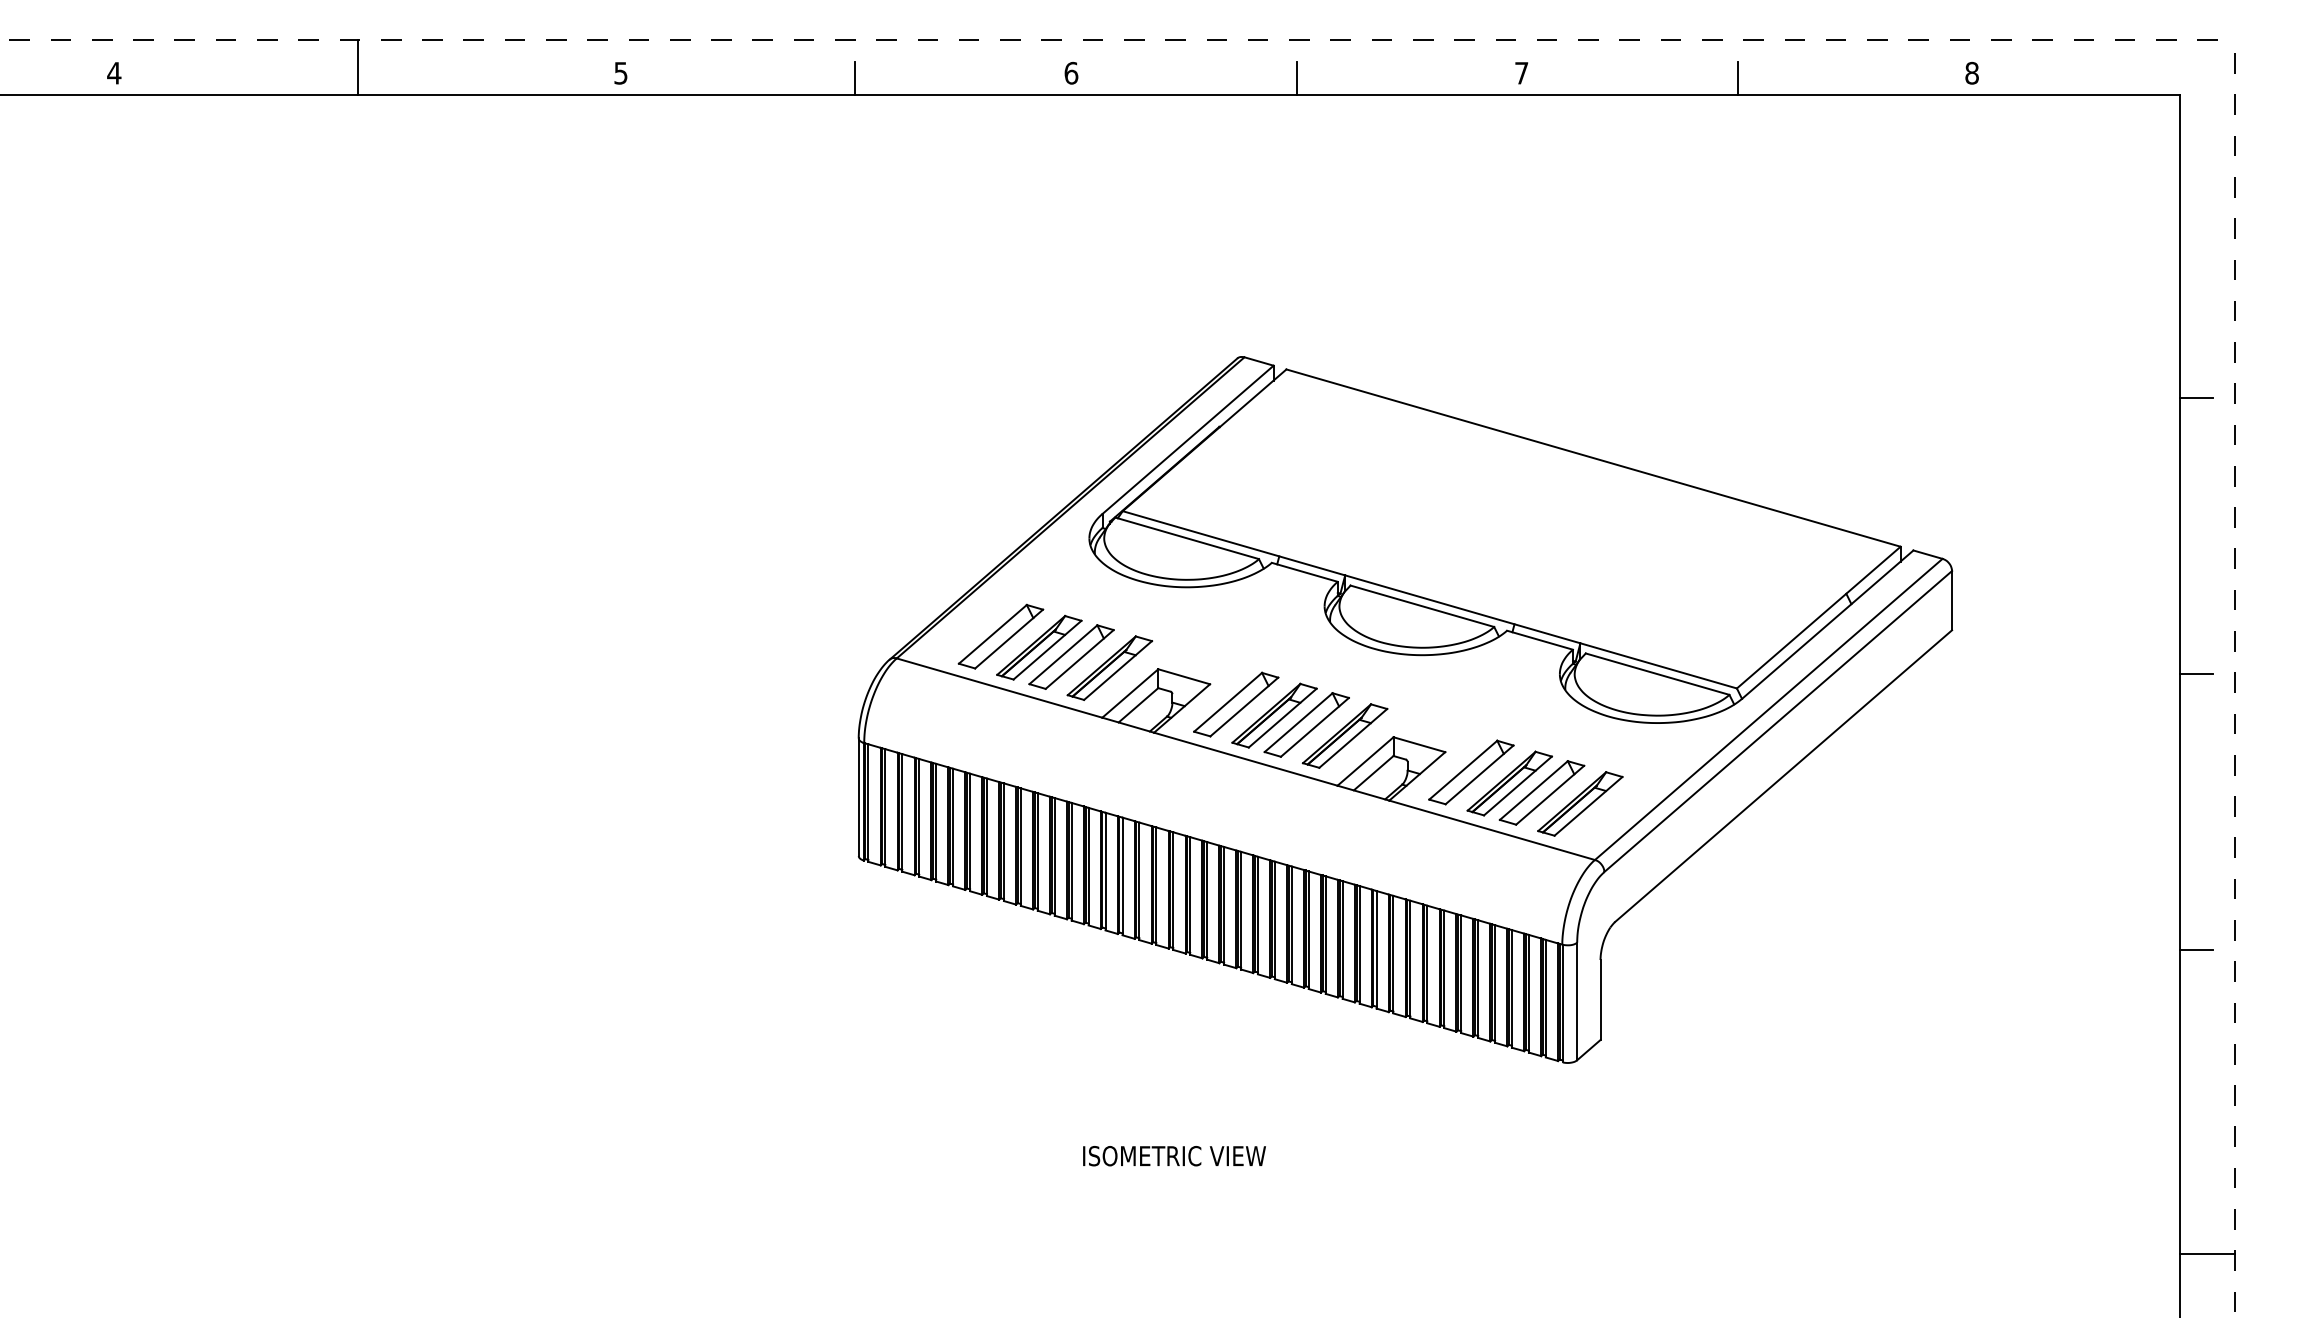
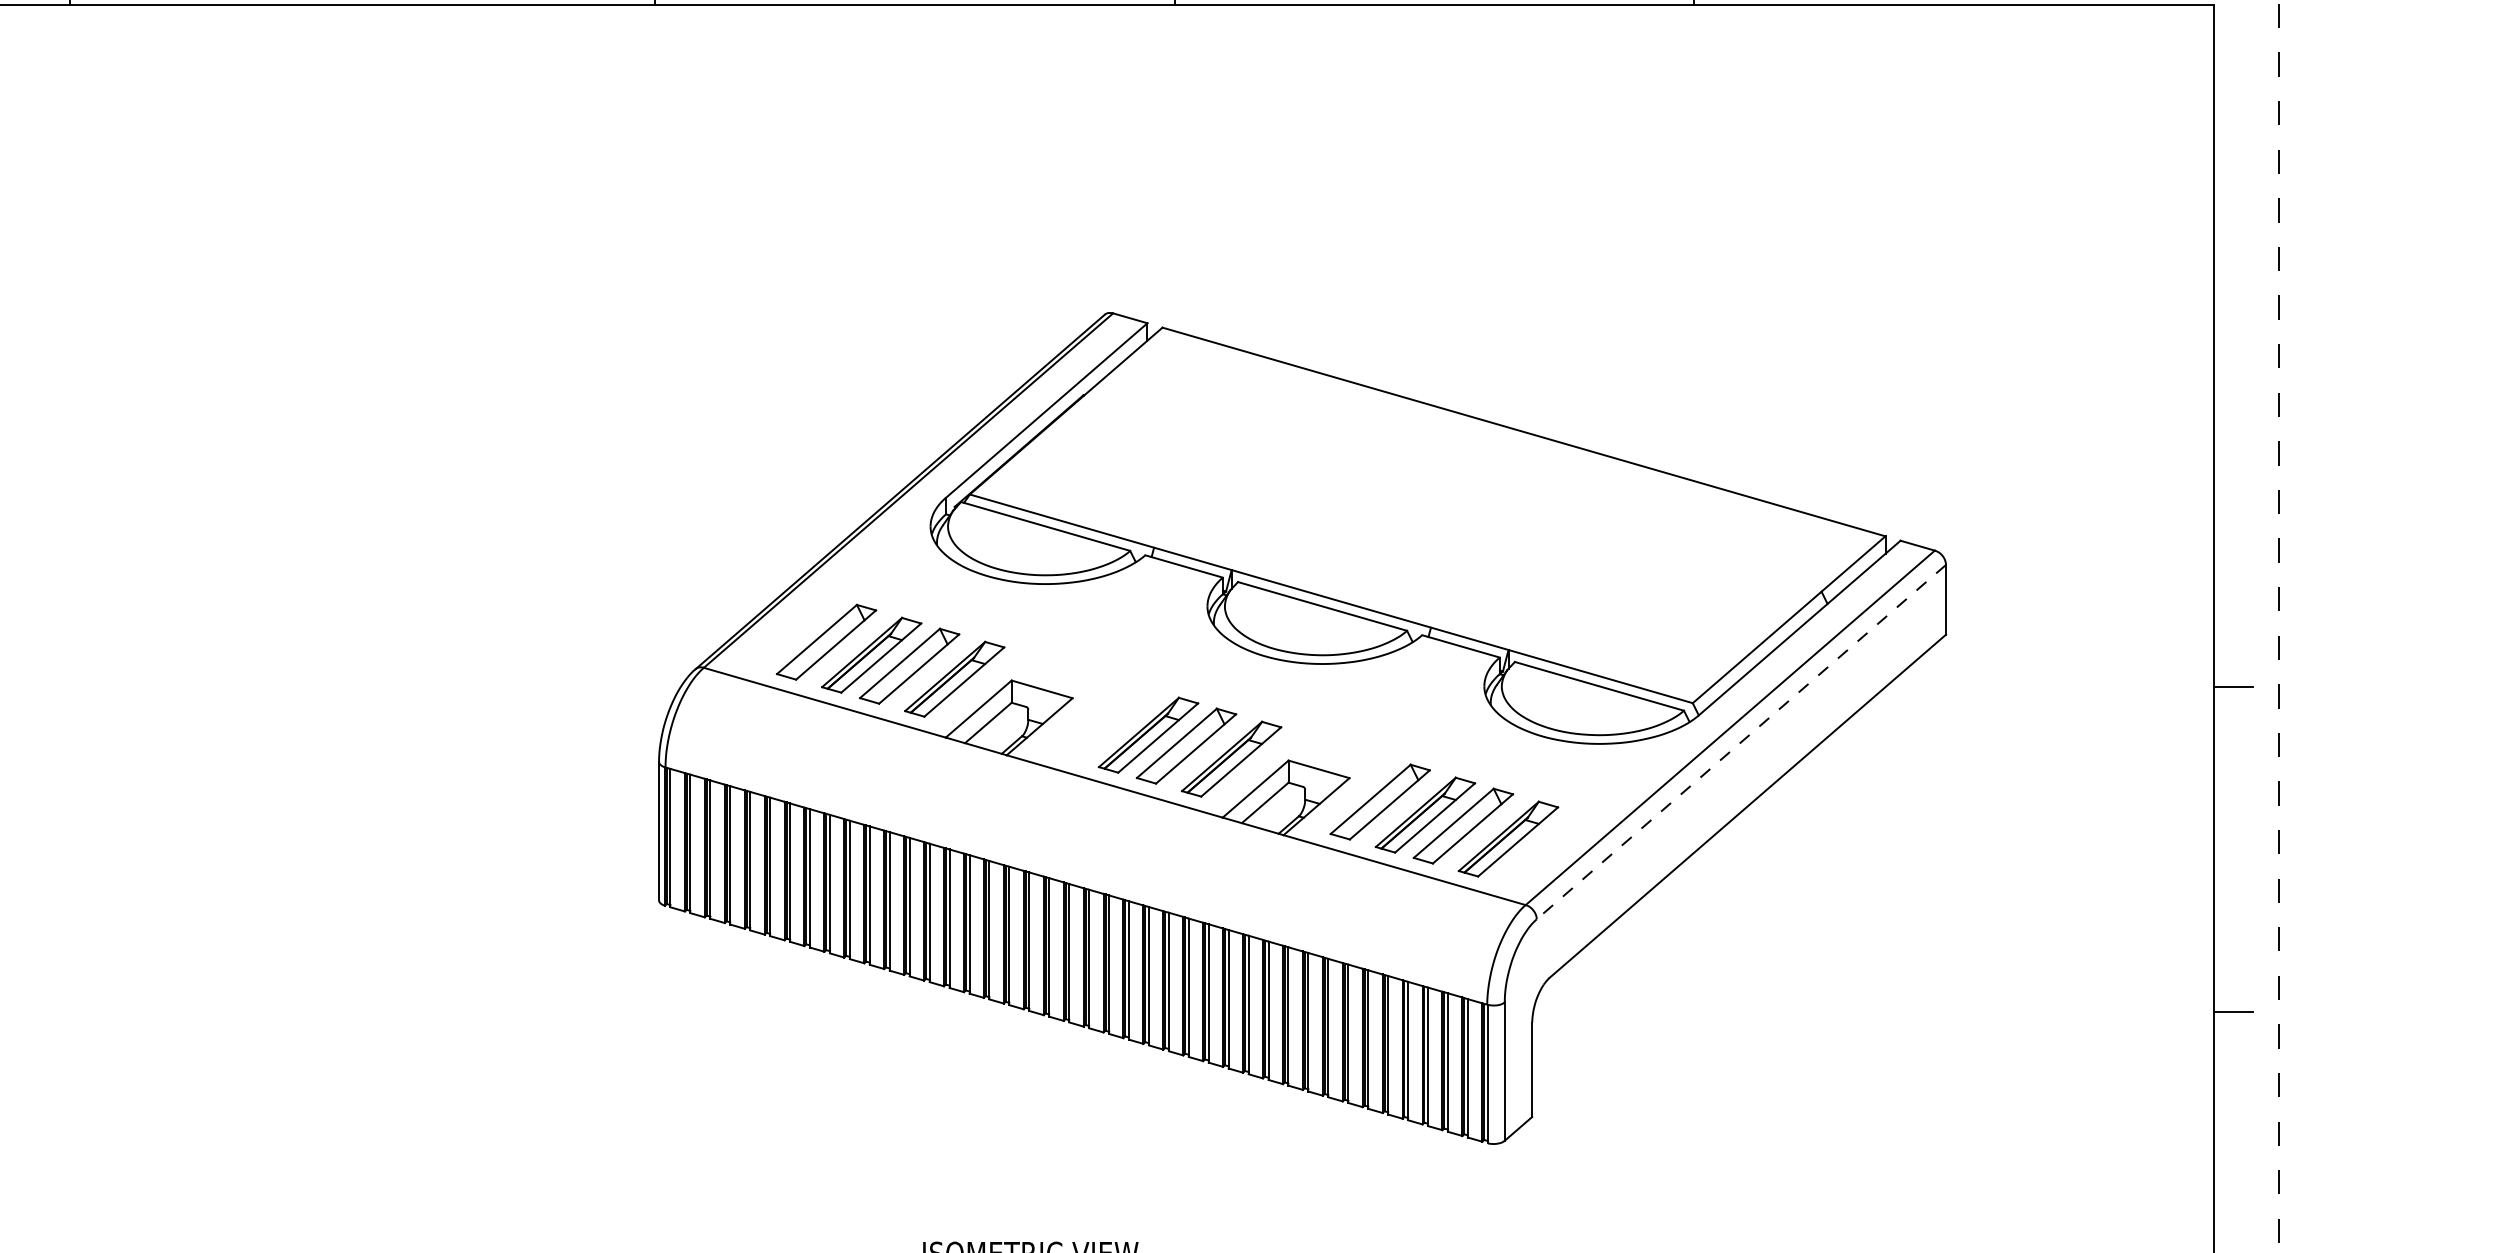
line: (2195, 398) -> (2232, 361), removed
part: (1236, 704) -> (1103, 722), removed
line: (1778, 721) -> (1741, 742), solid -> dashed

